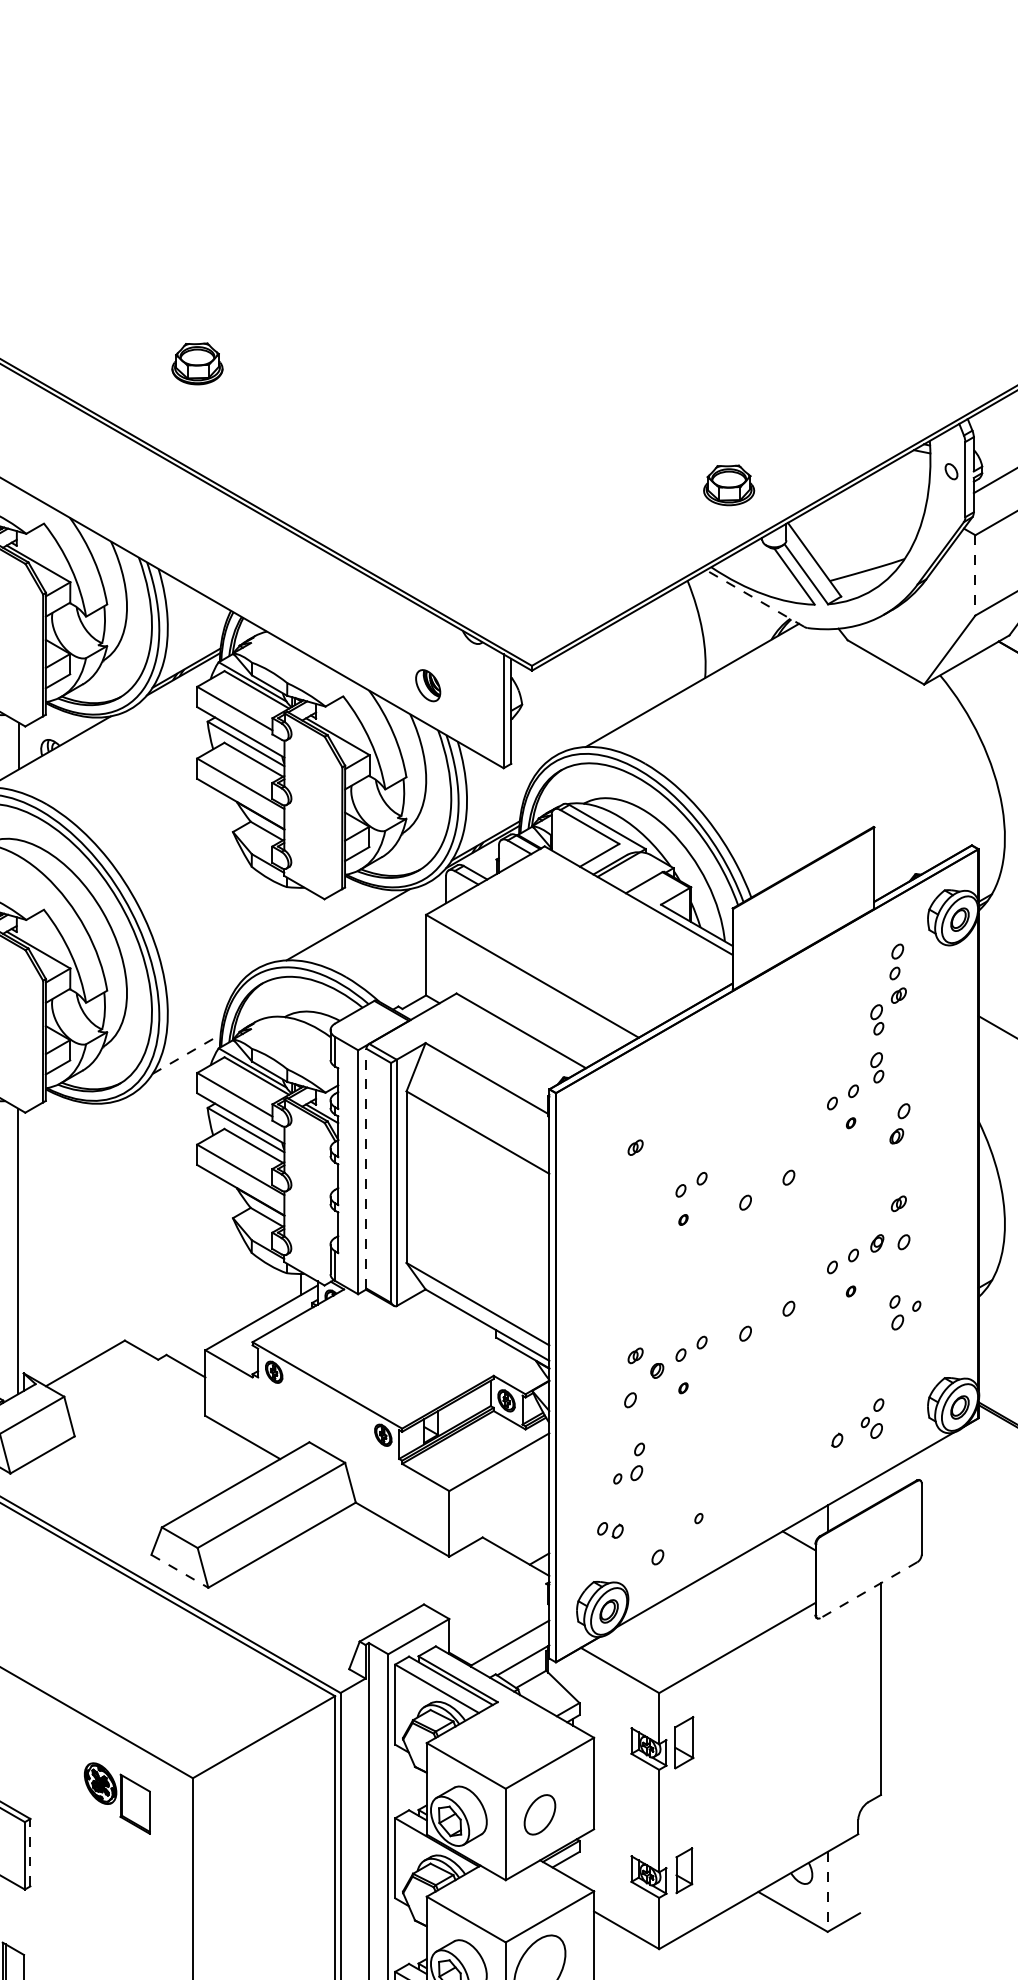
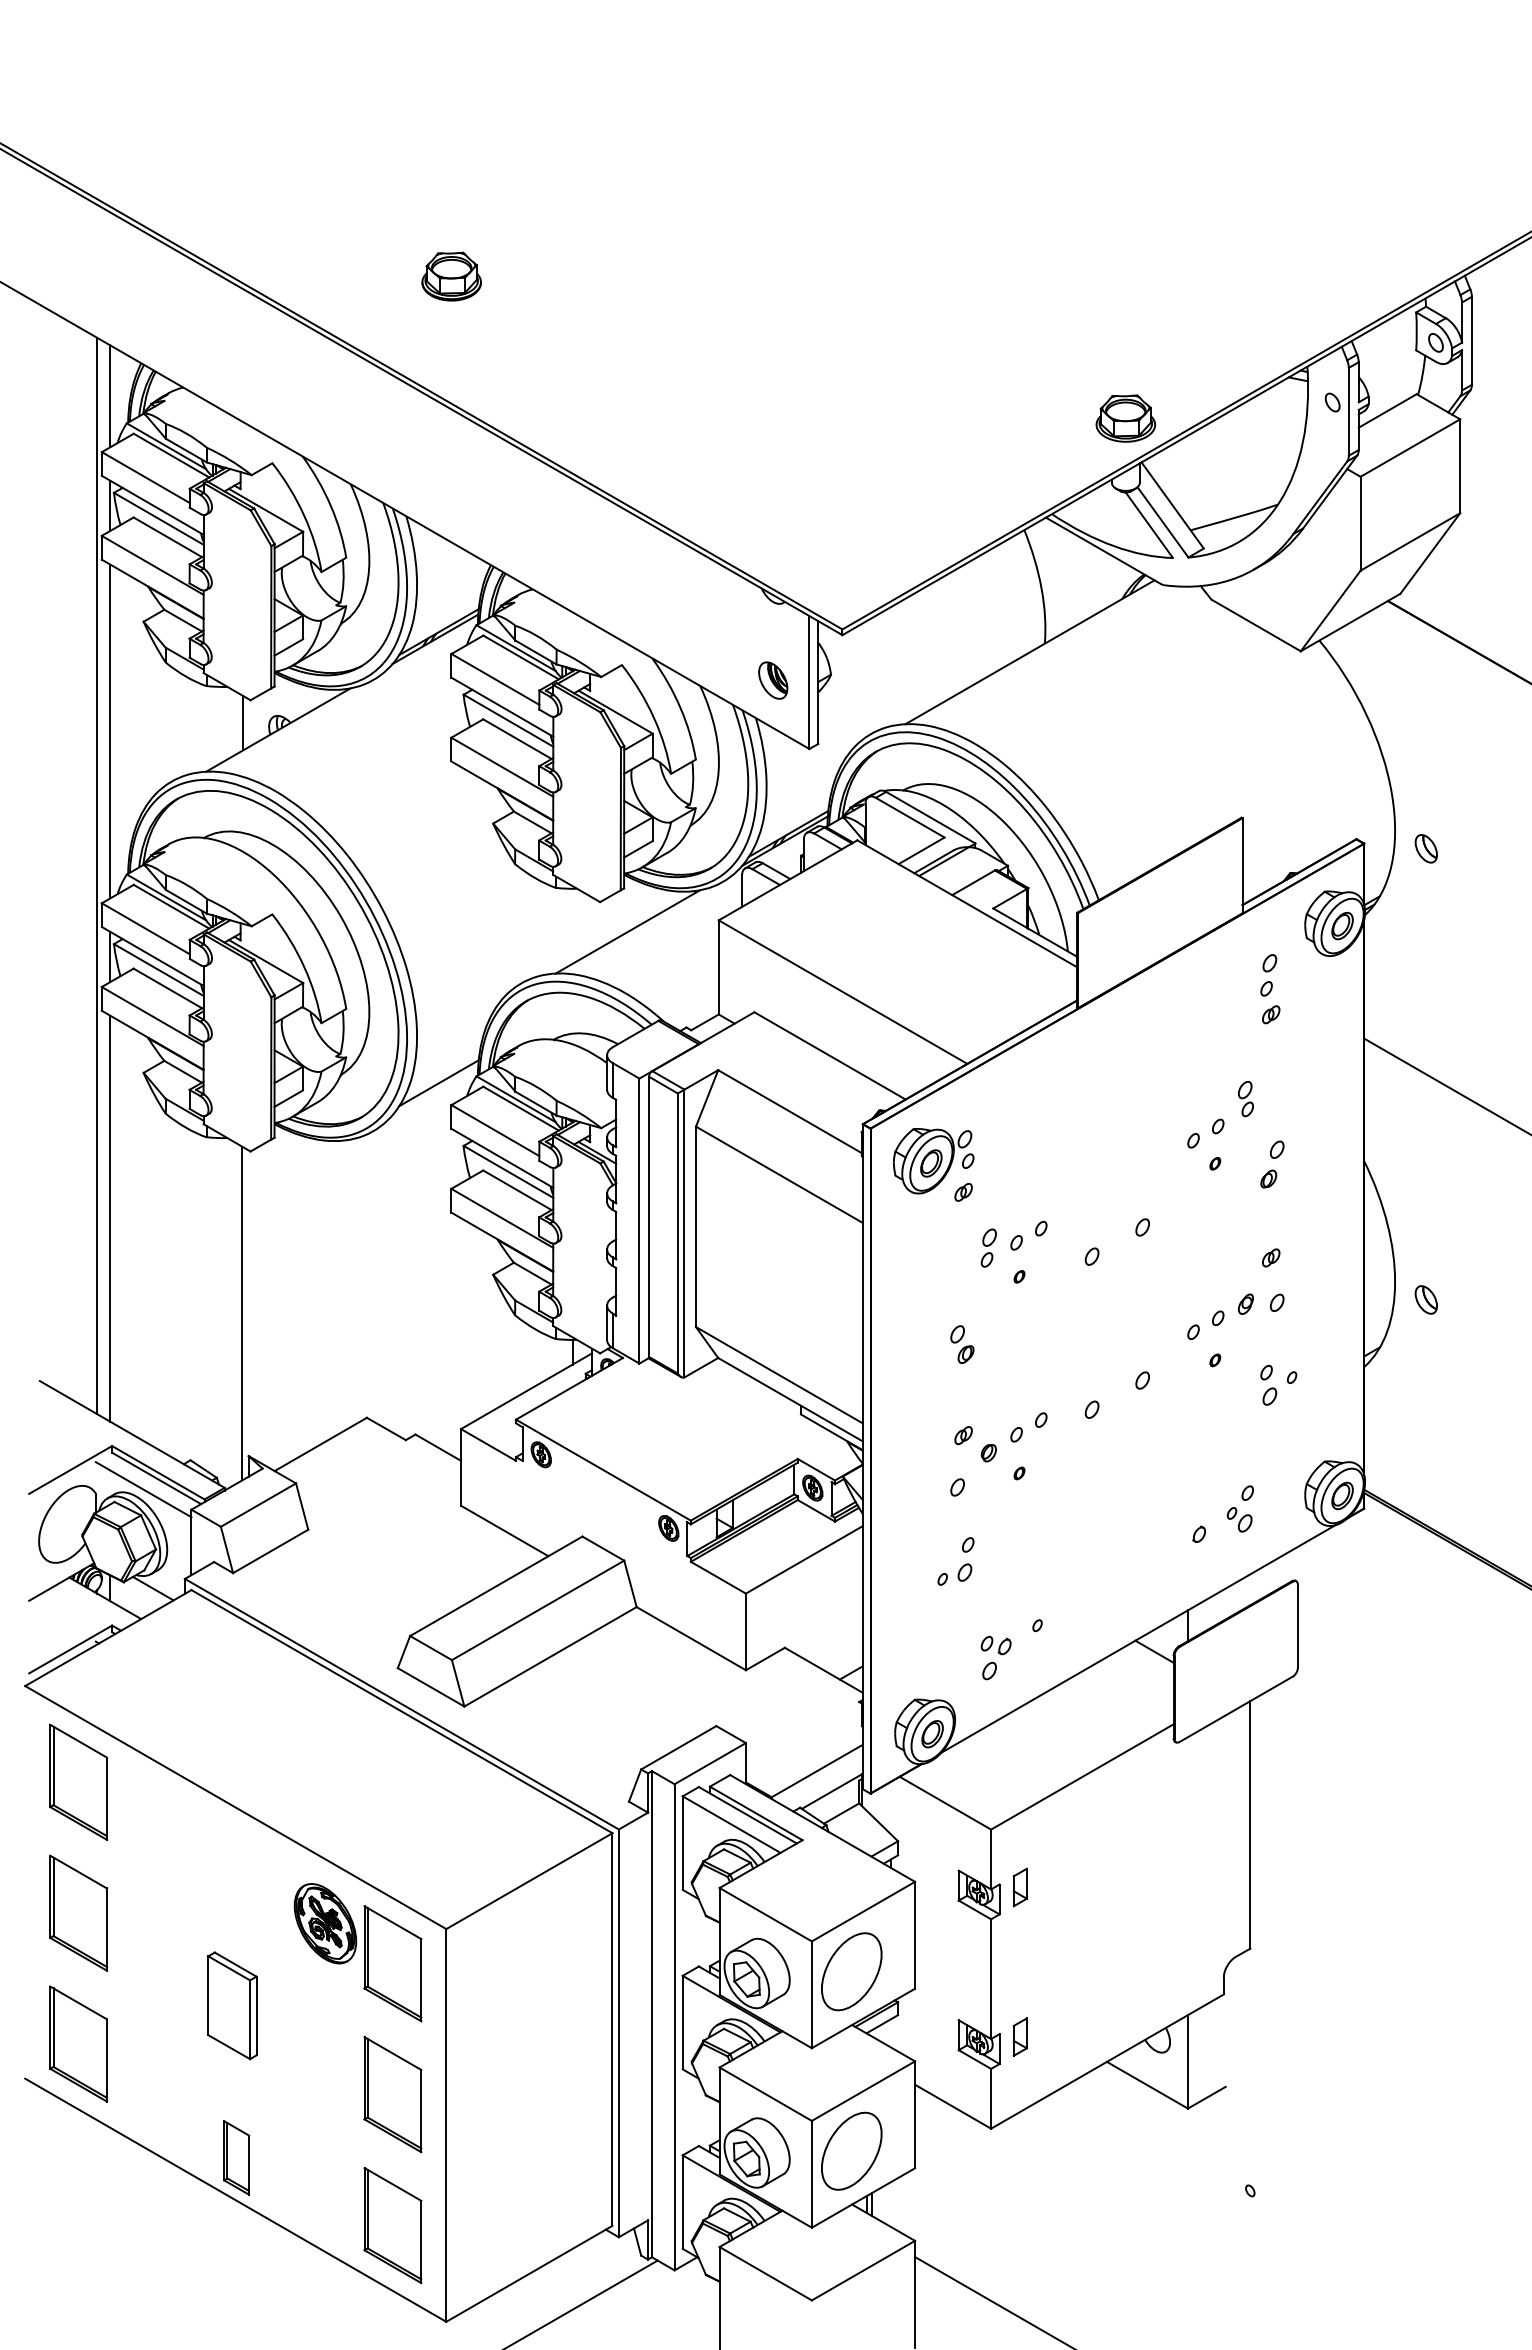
part: (728, 485) -> (1125, 418), moved
line: (975, 575) -> (1360, 523), dashed -> solid
line: (754, 598) -> (1102, 550), dashed -> solid
part: (428, 685) -> (773, 680), moved
part: (876, 1020) -> (1245, 1043), removed
line: (187, 1054) -> (439, 1083), dashed -> solid
part: (609, 1121) -> (933, 1161), added
line: (366, 1168) -> (649, 1216), dashed -> solid
part: (656, 1194) -> (988, 1247), added
part: (634, 1277) -> (962, 1344), added
part: (609, 1530) -> (995, 1645), moved
line: (180, 1571) -> (431, 1687), dashed -> solid
line: (868, 1590) -> (1235, 1709), dashed -> solid
part: (683, 1742) -> (1019, 1887), size x0.62
part: (116, 1798) -> (357, 1952), size x1.67
part: (539, 1814) -> (851, 1971), size x1.67
line: (30, 1852) -> (256, 2015), dashed -> solid
part: (683, 1870) -> (1019, 2036), size x0.71
line: (827, 1891) -> (1187, 2061), dashed -> solid
part: (146, 1919) -> (392, 2094), added

